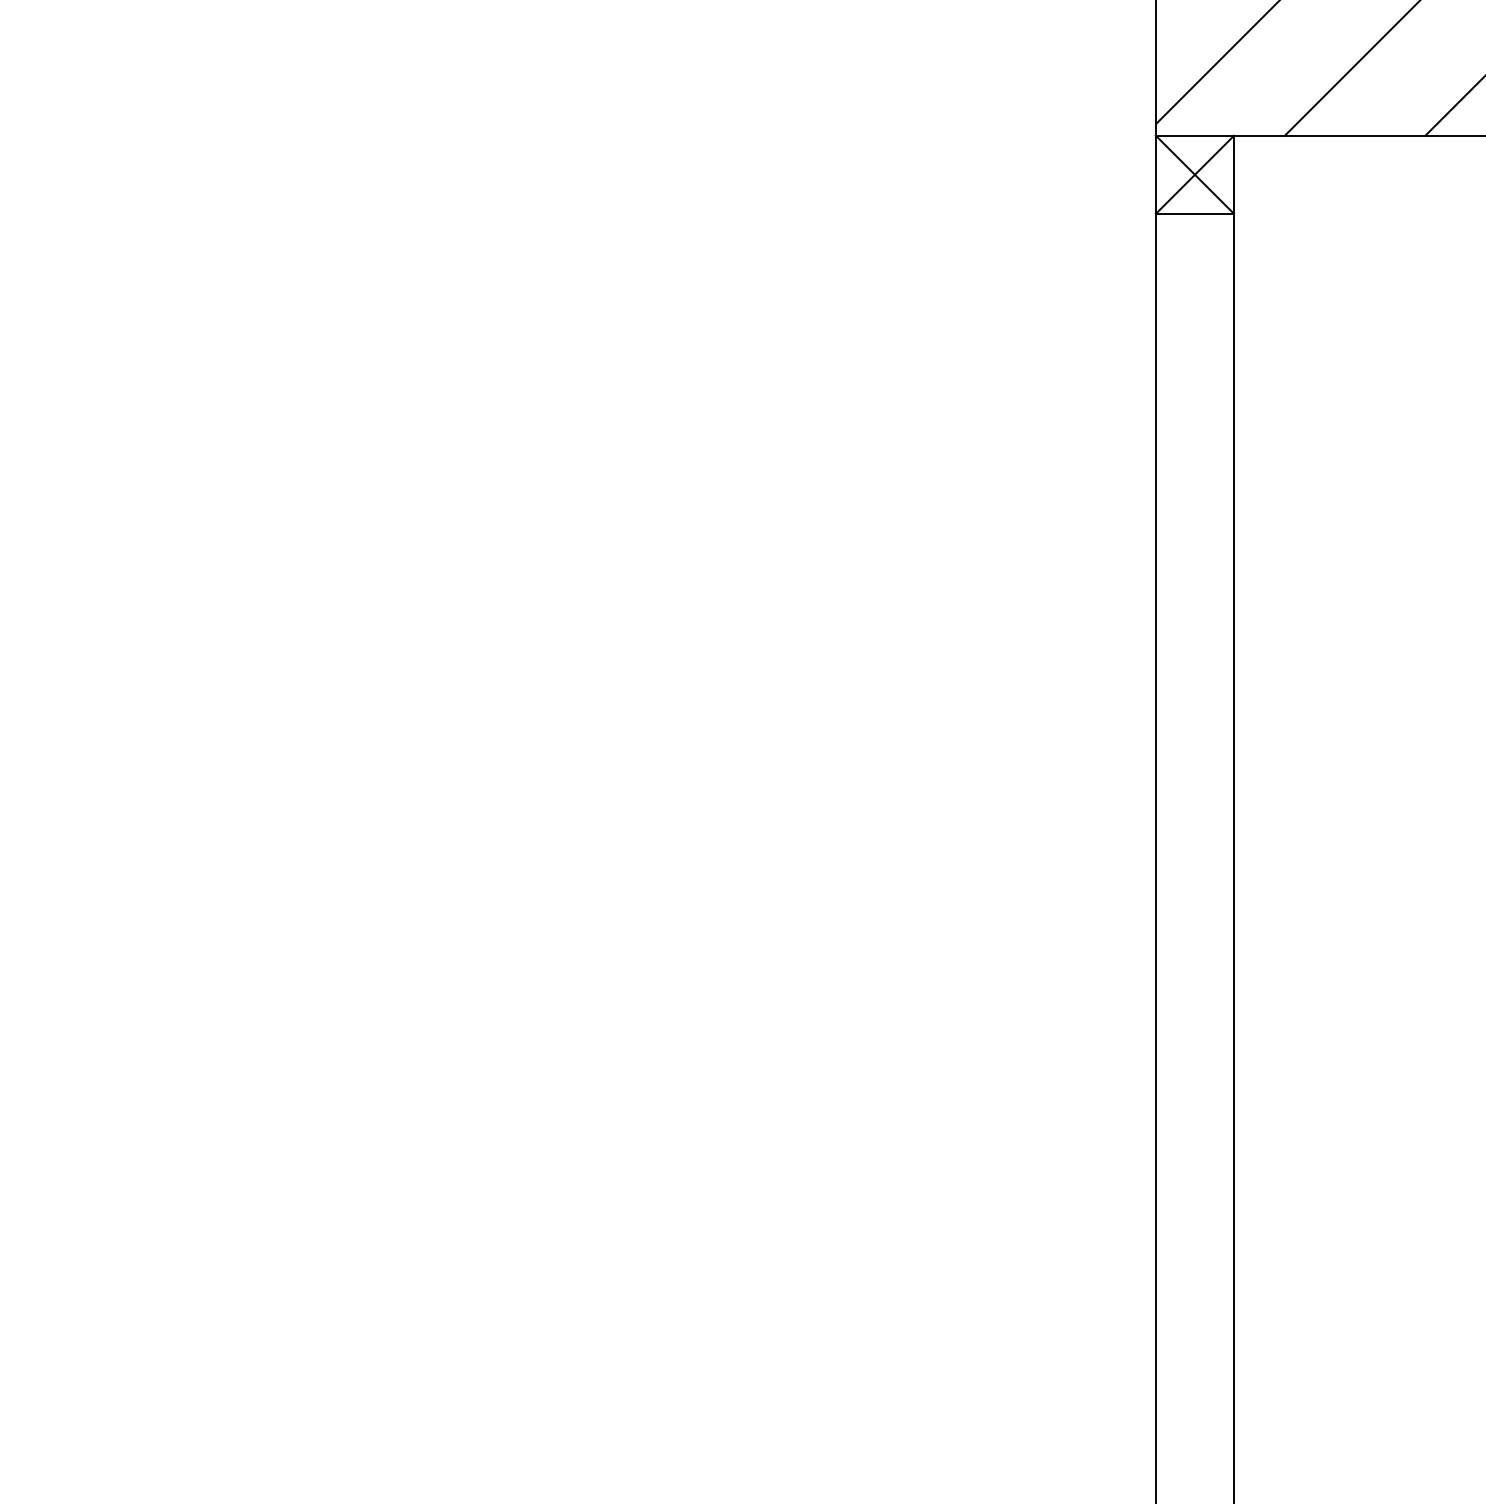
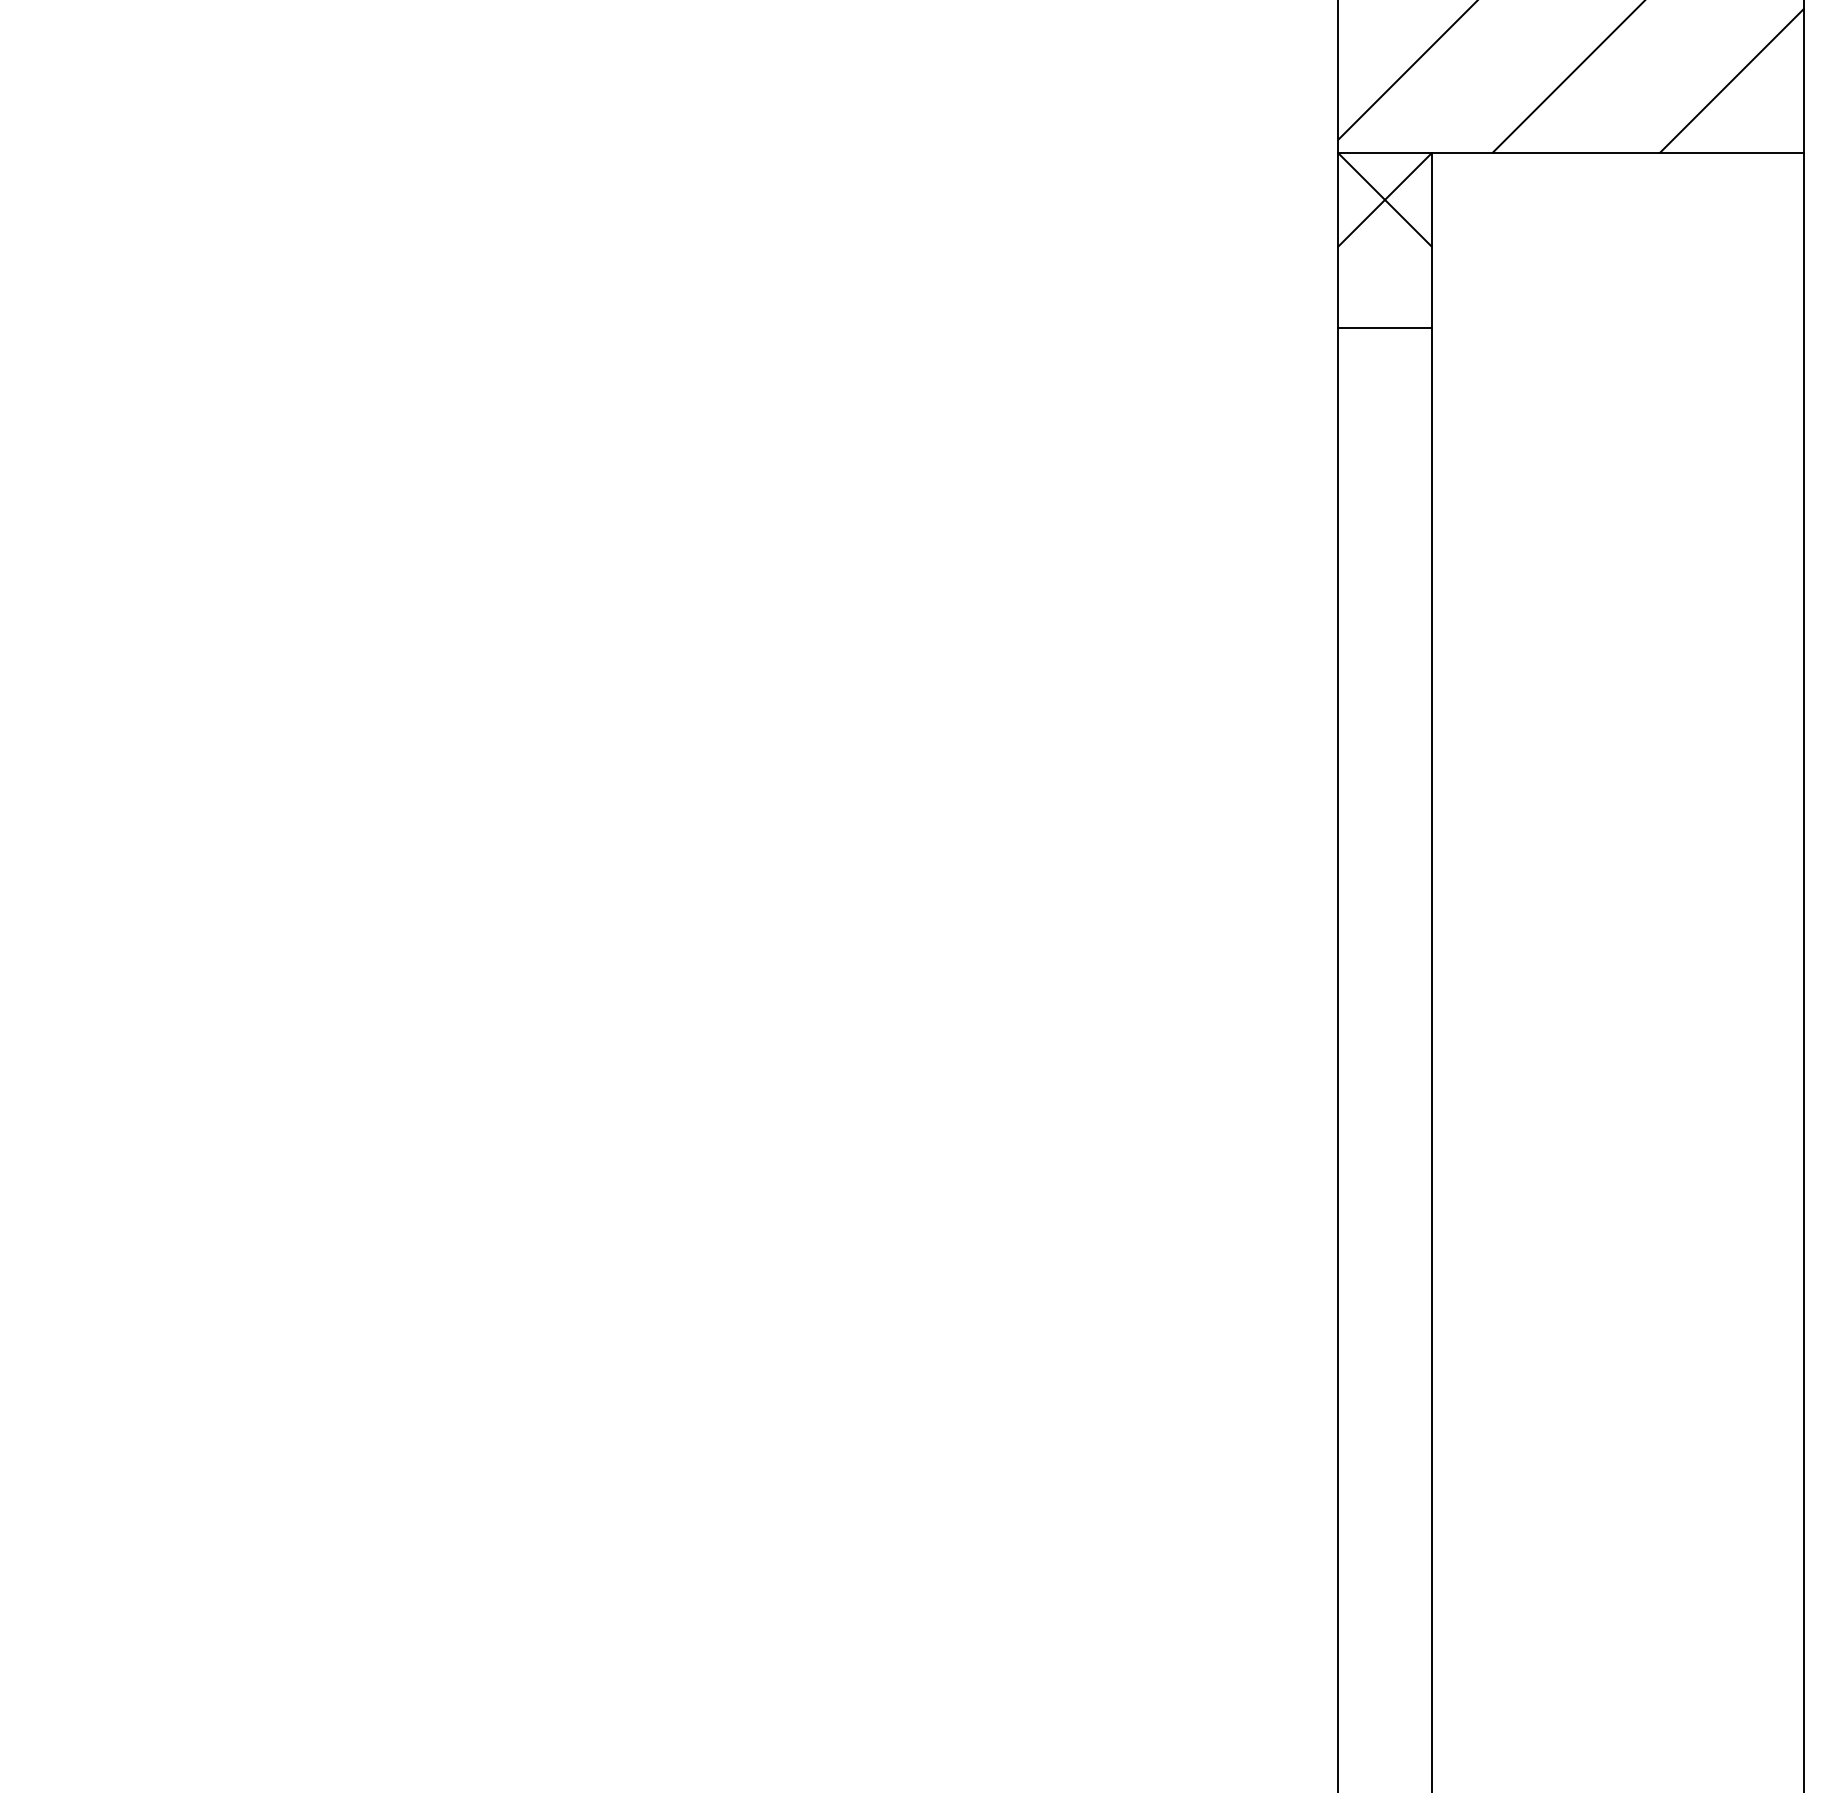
line: (1194, 213) -> (1384, 327), moved

